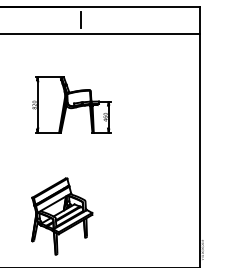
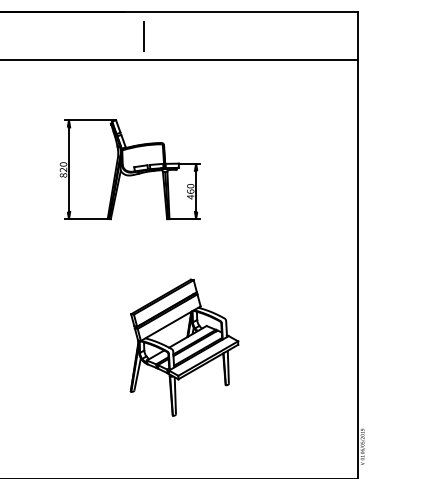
part: (71, 104) -> (129, 168), moved
part: (62, 216) -> (185, 347), moved

